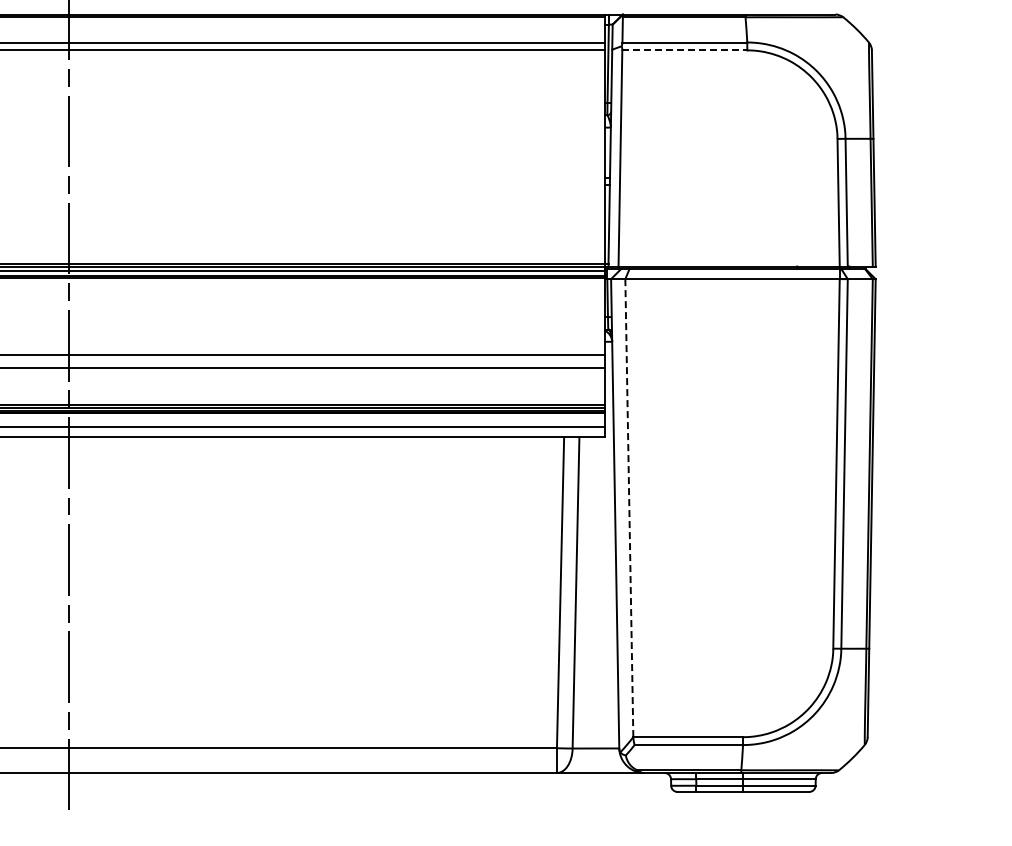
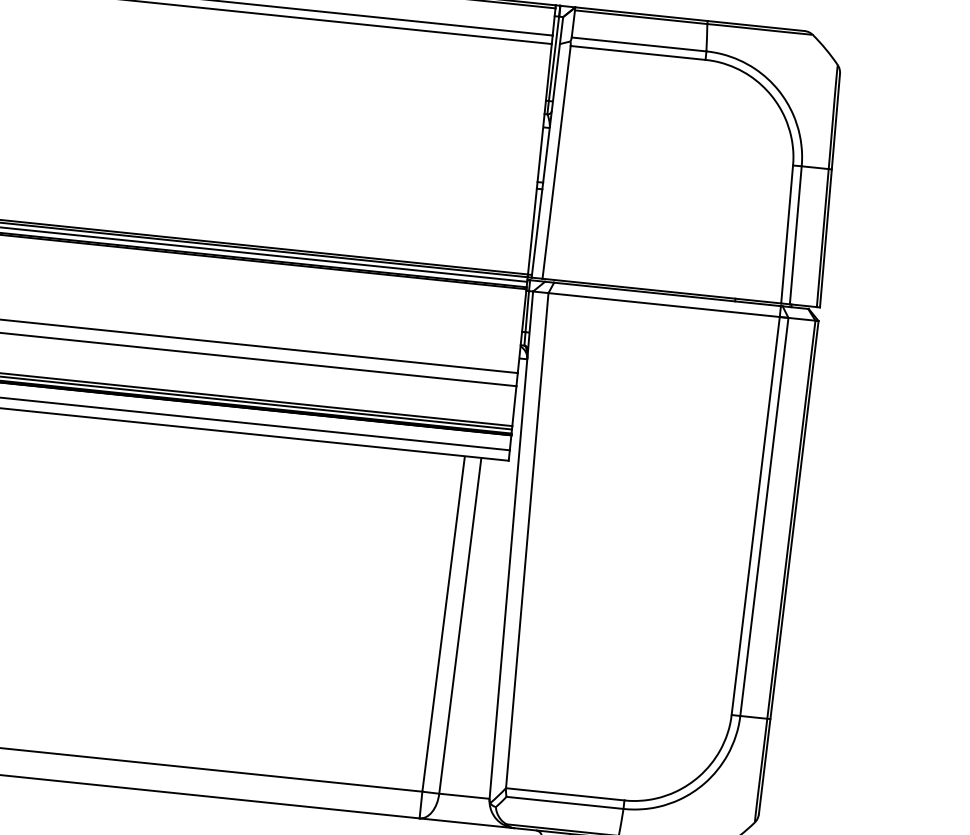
line: (685, 50) -> (638, 53), dashed -> solid
line: (629, 508) -> (527, 541), dashed -> solid

